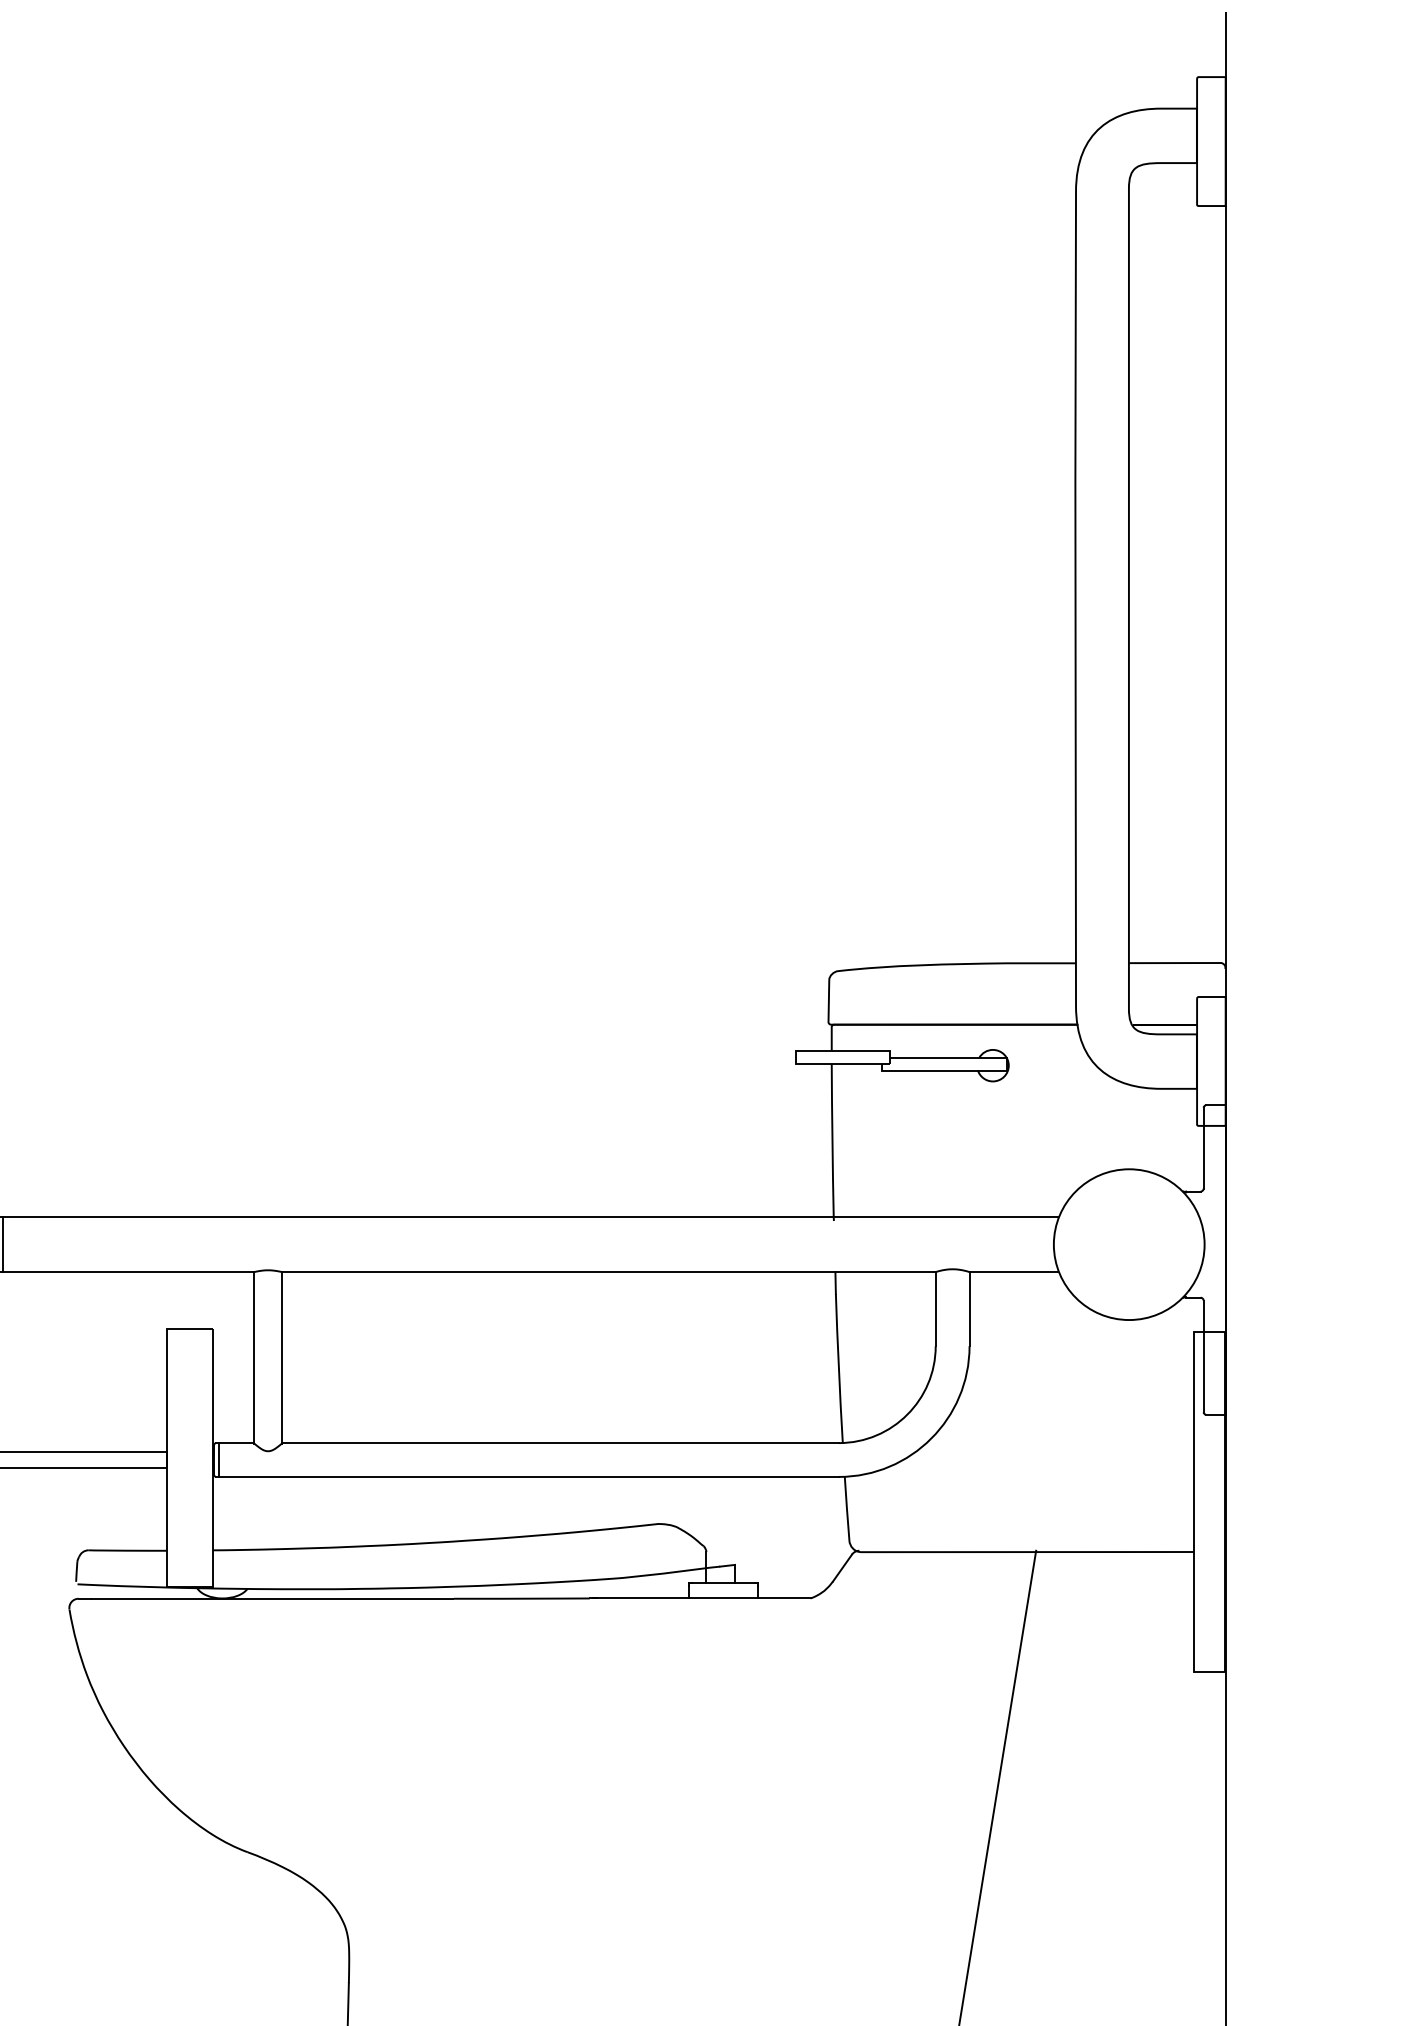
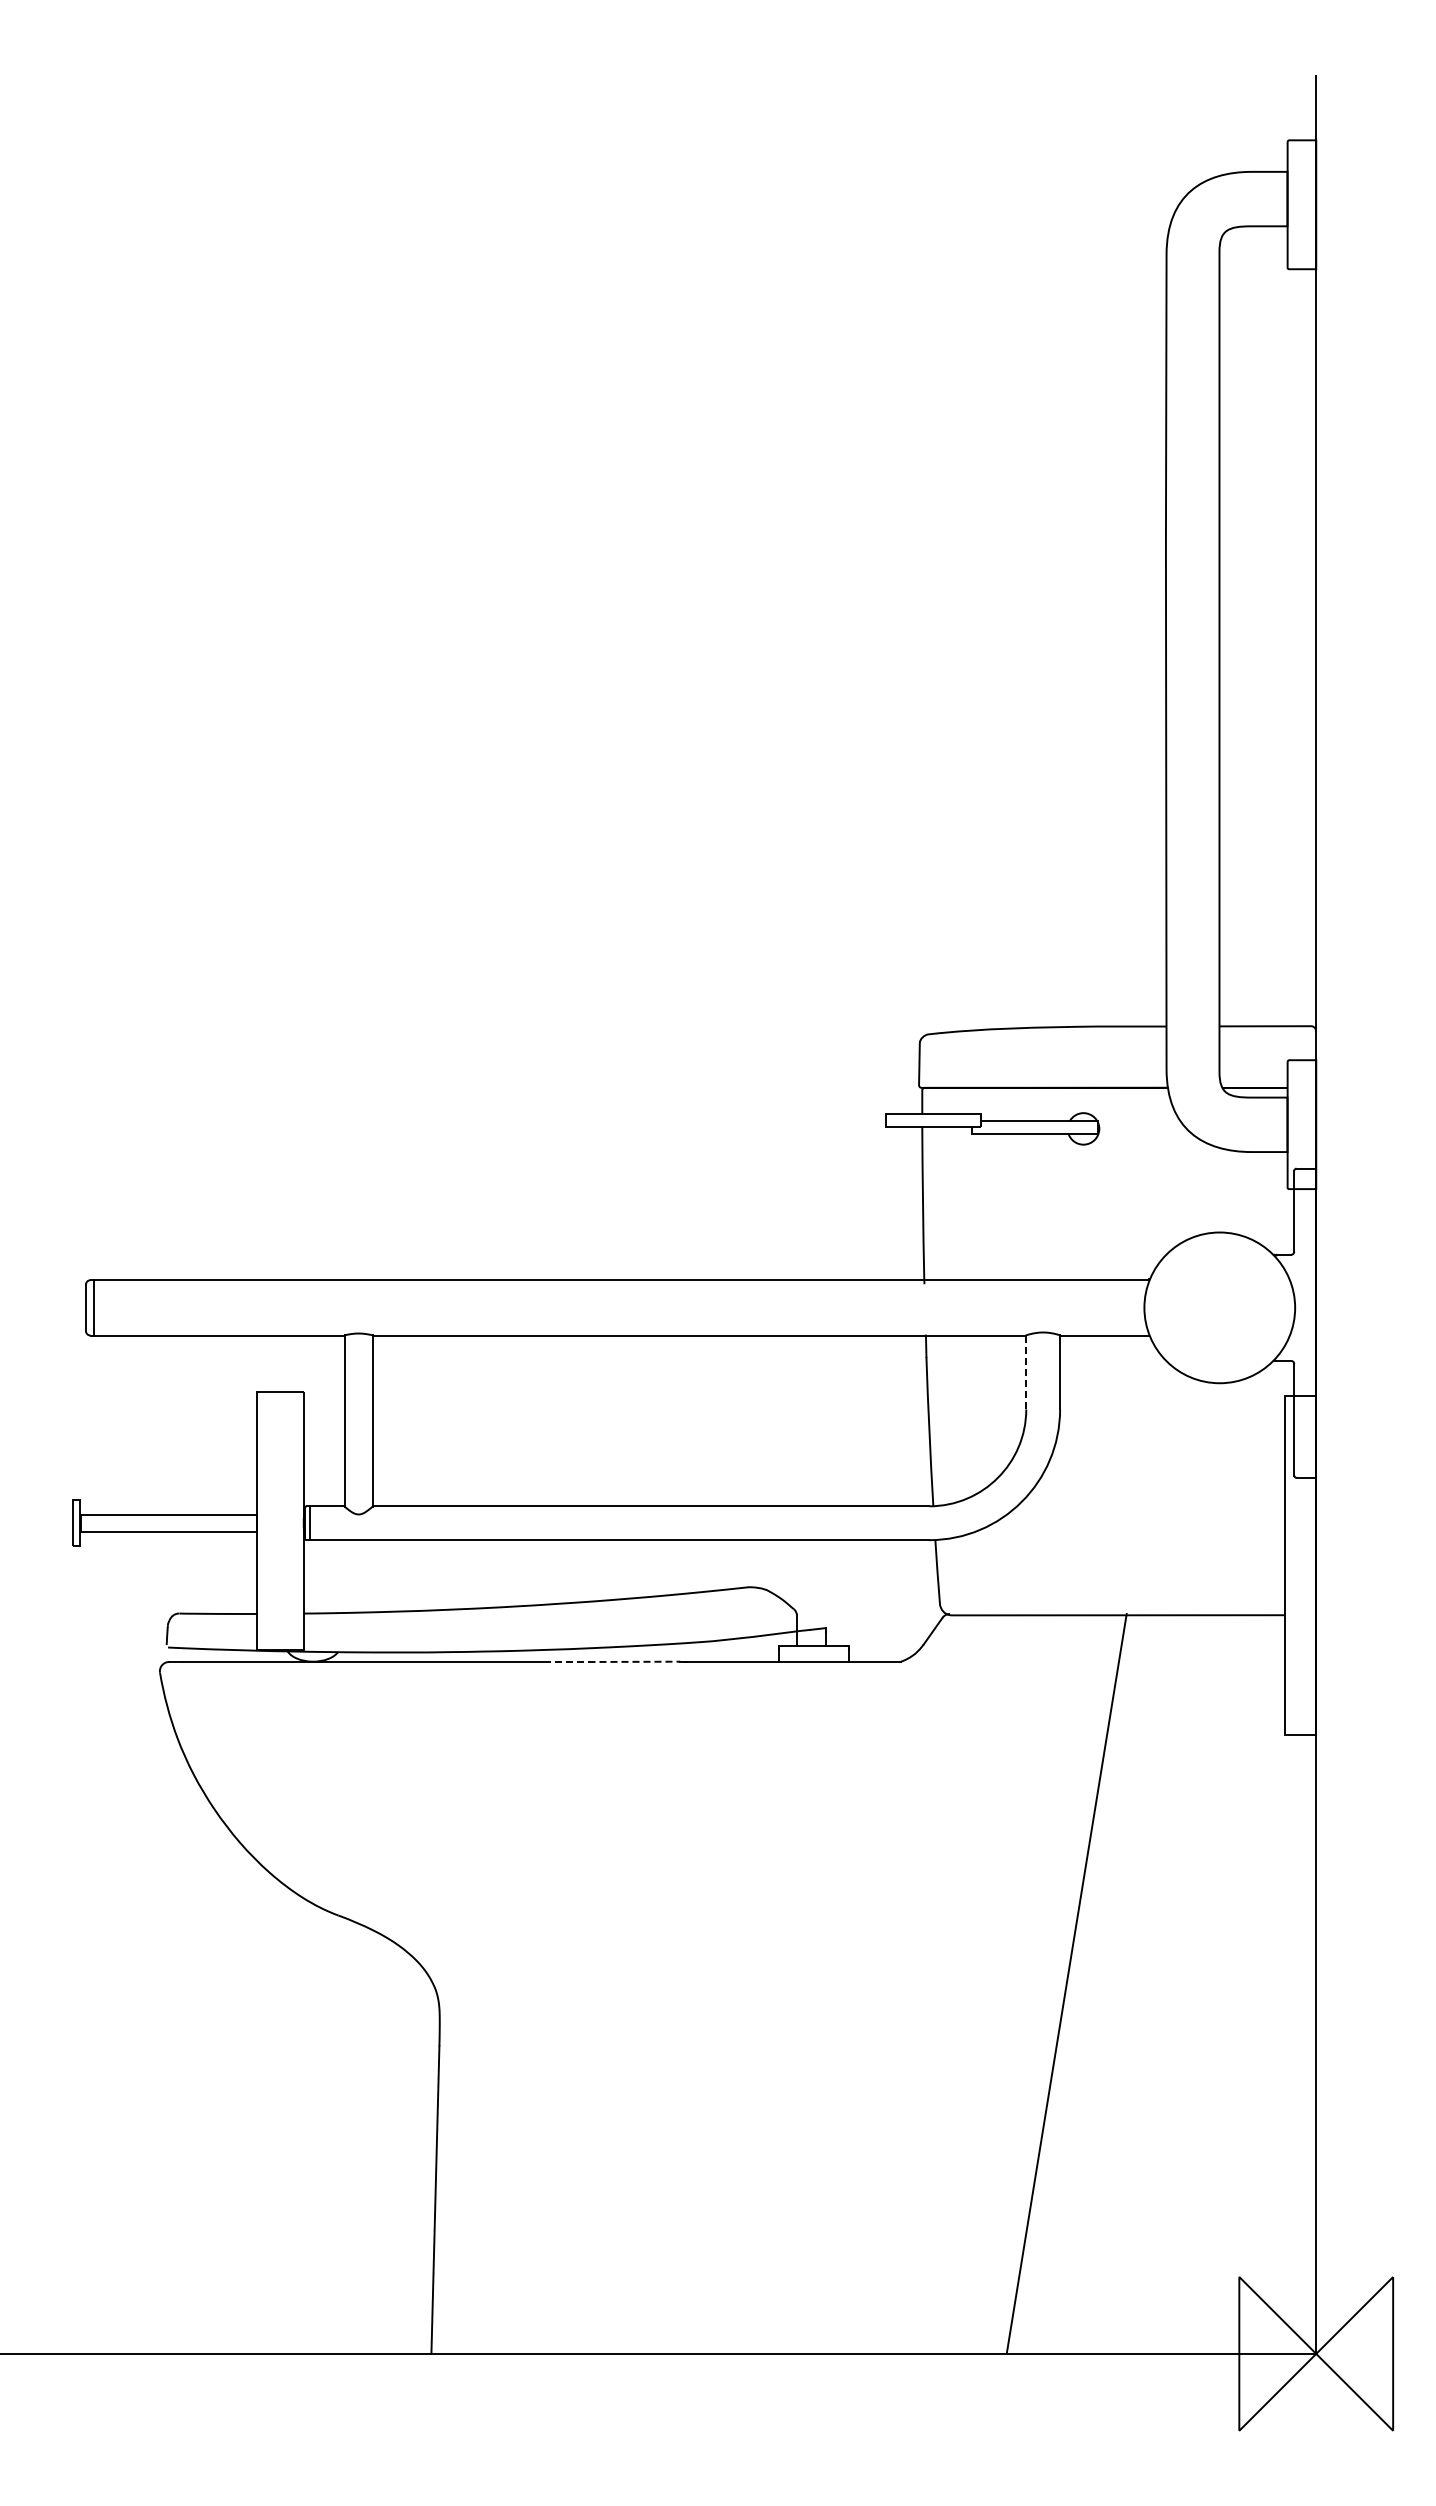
line: (935, 1309) -> (1026, 1372), solid -> dashed
line: (521, 1598) -> (612, 1661), solid -> dashed

